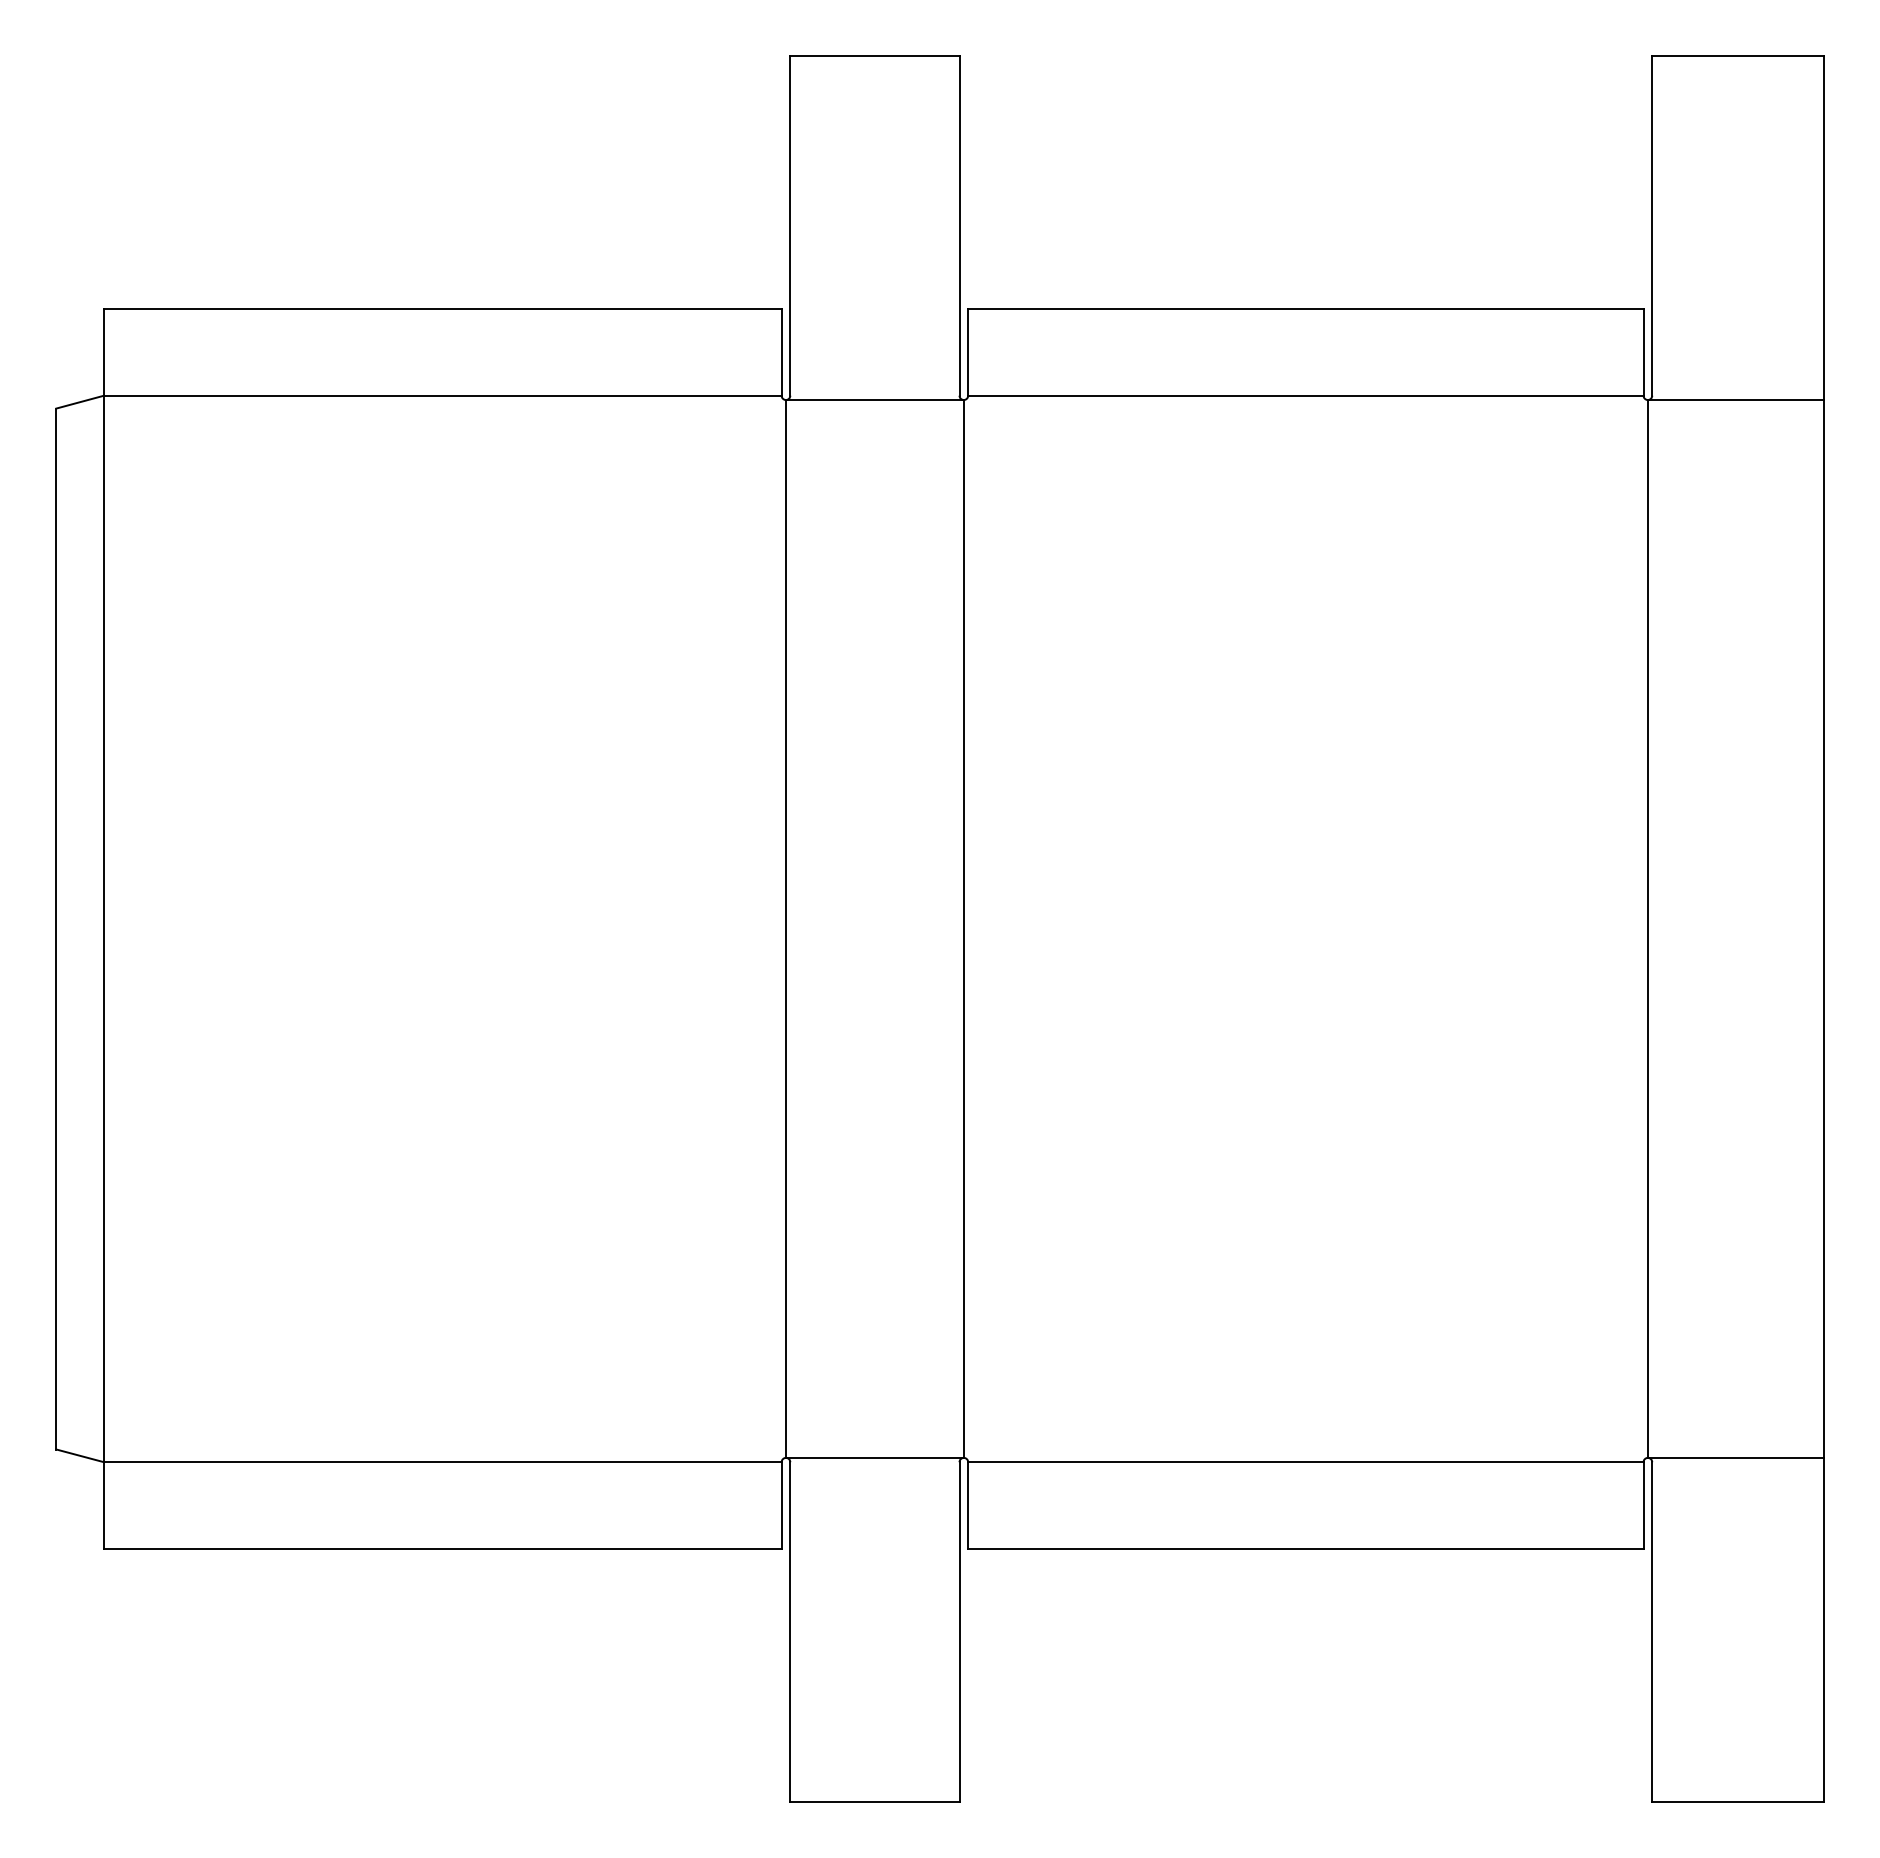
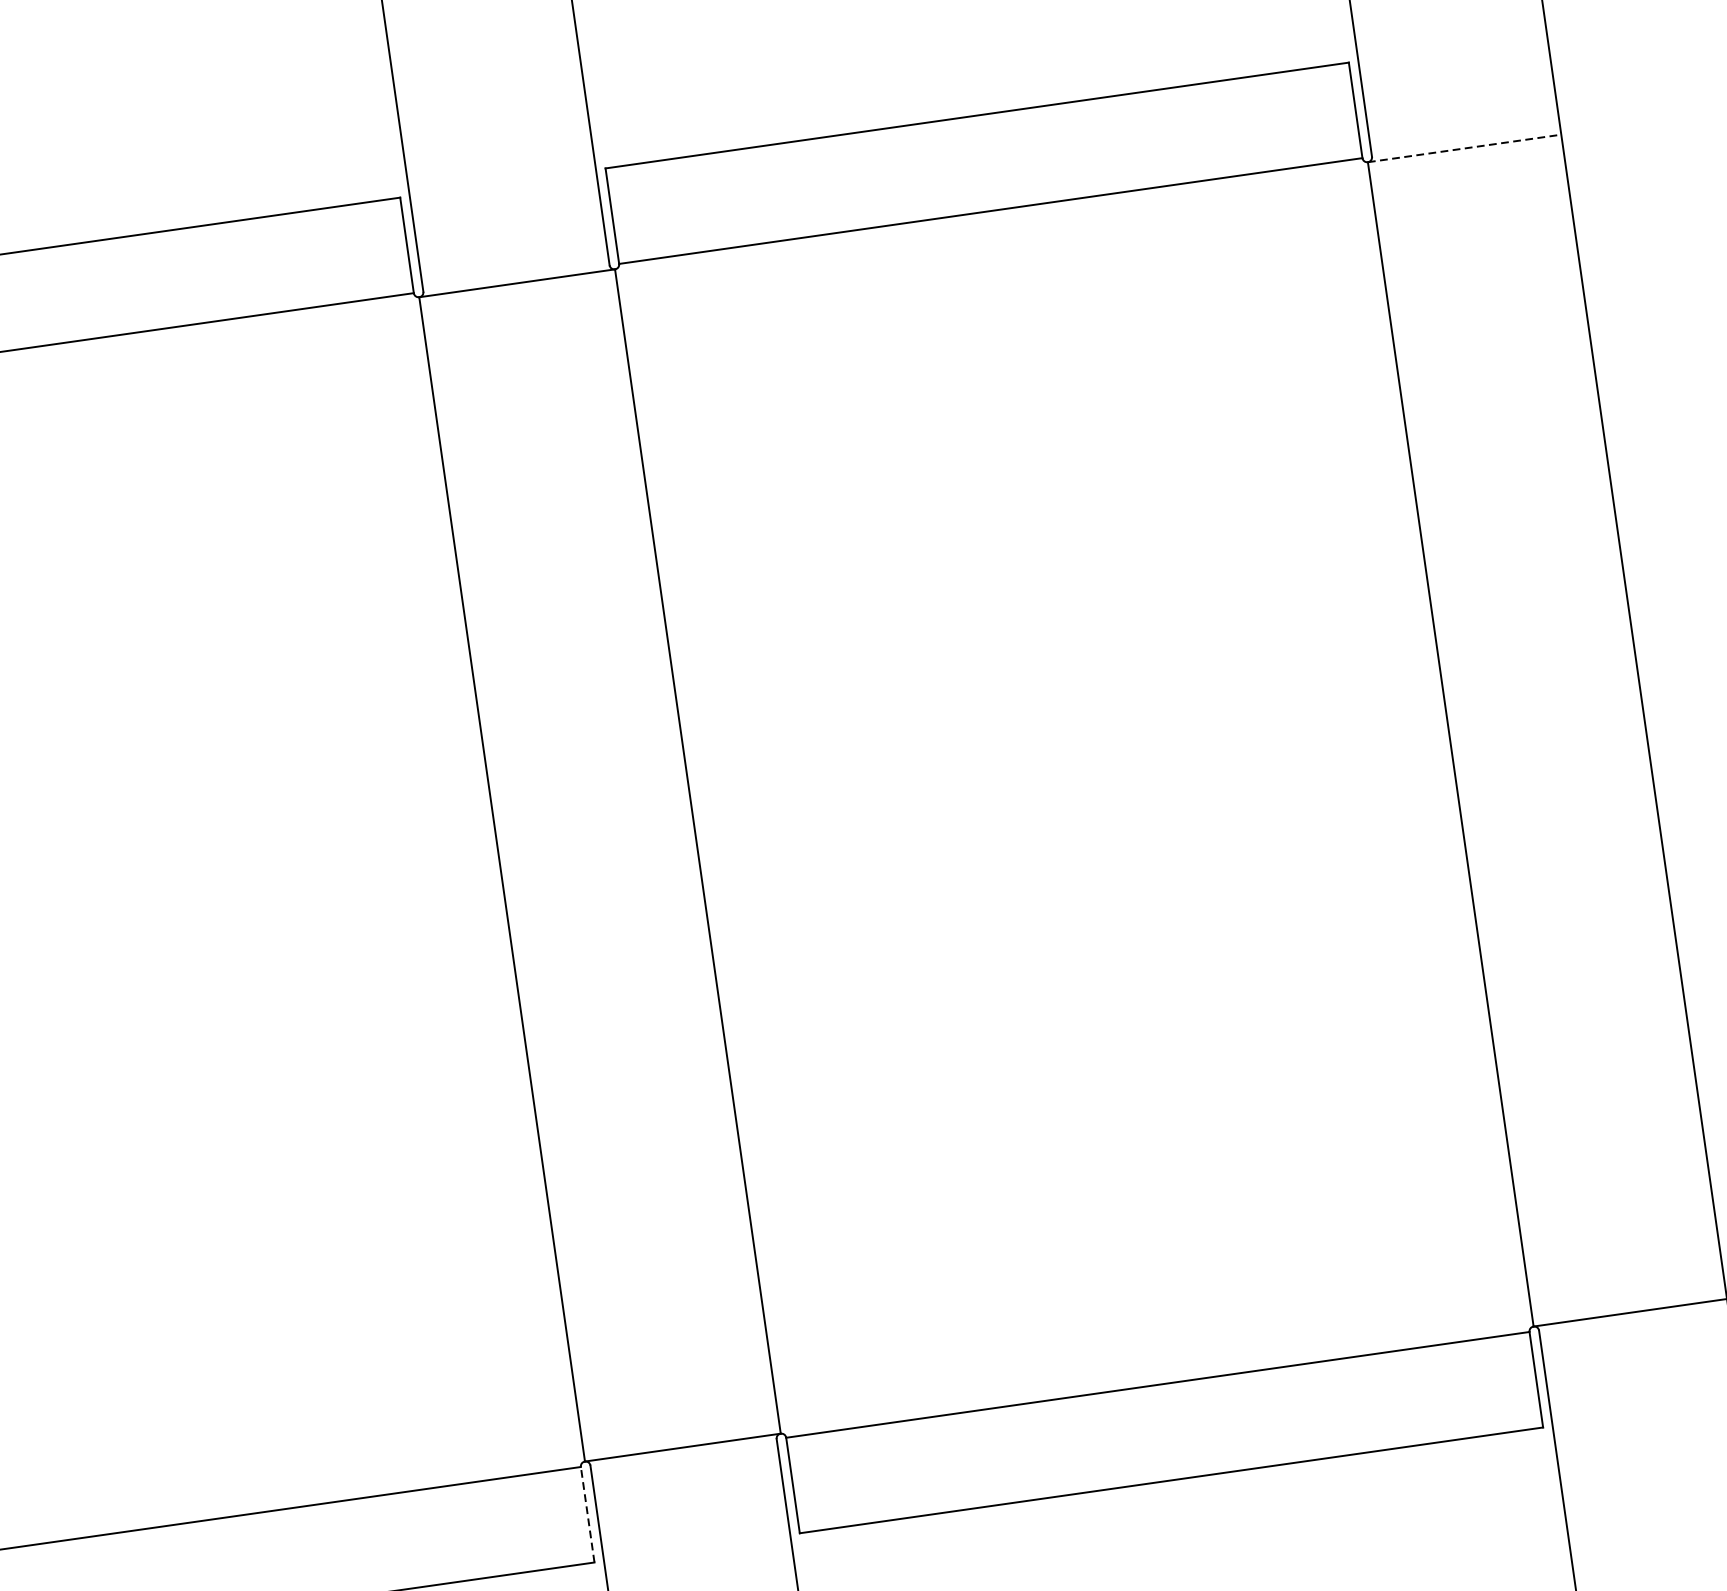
line: (1735, 400) -> (1464, 149), solid -> dashed
line: (781, 1505) -> (587, 1514), solid -> dashed

